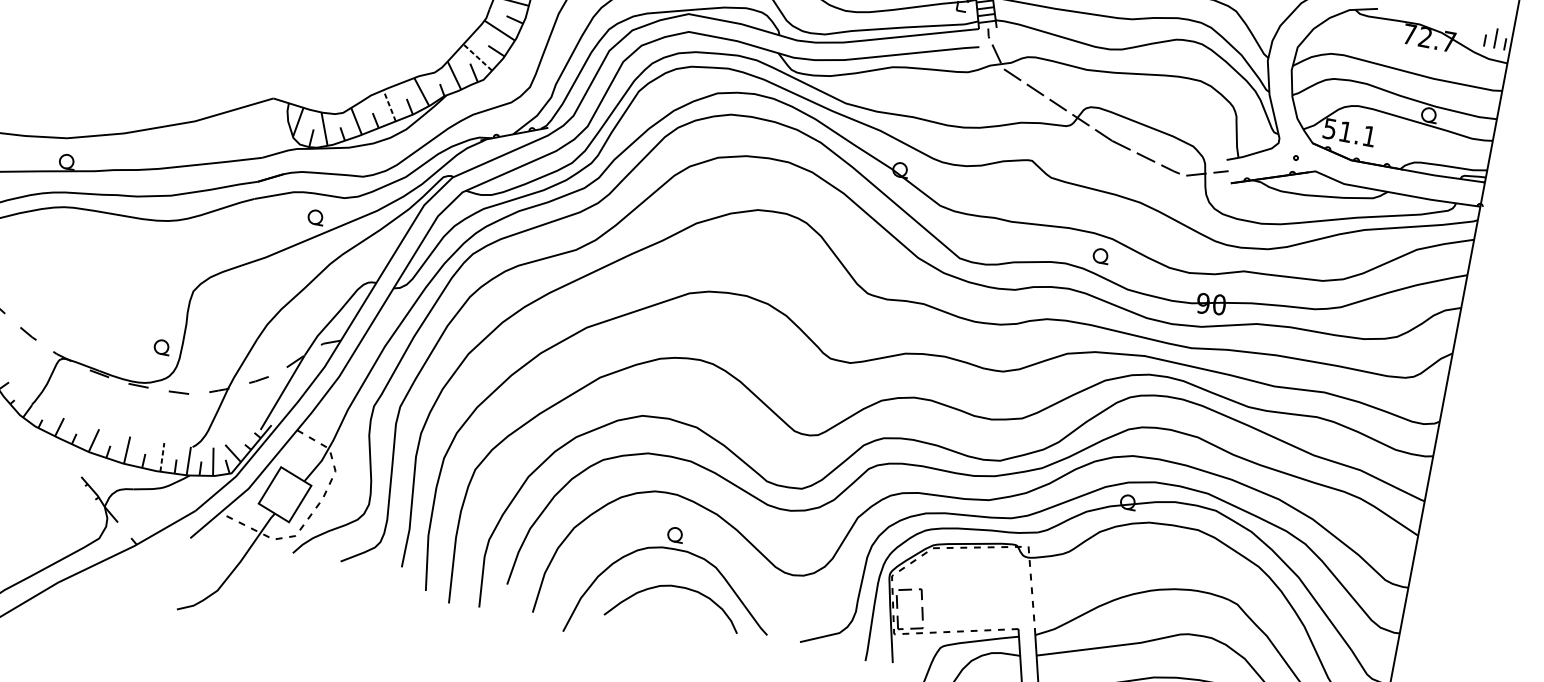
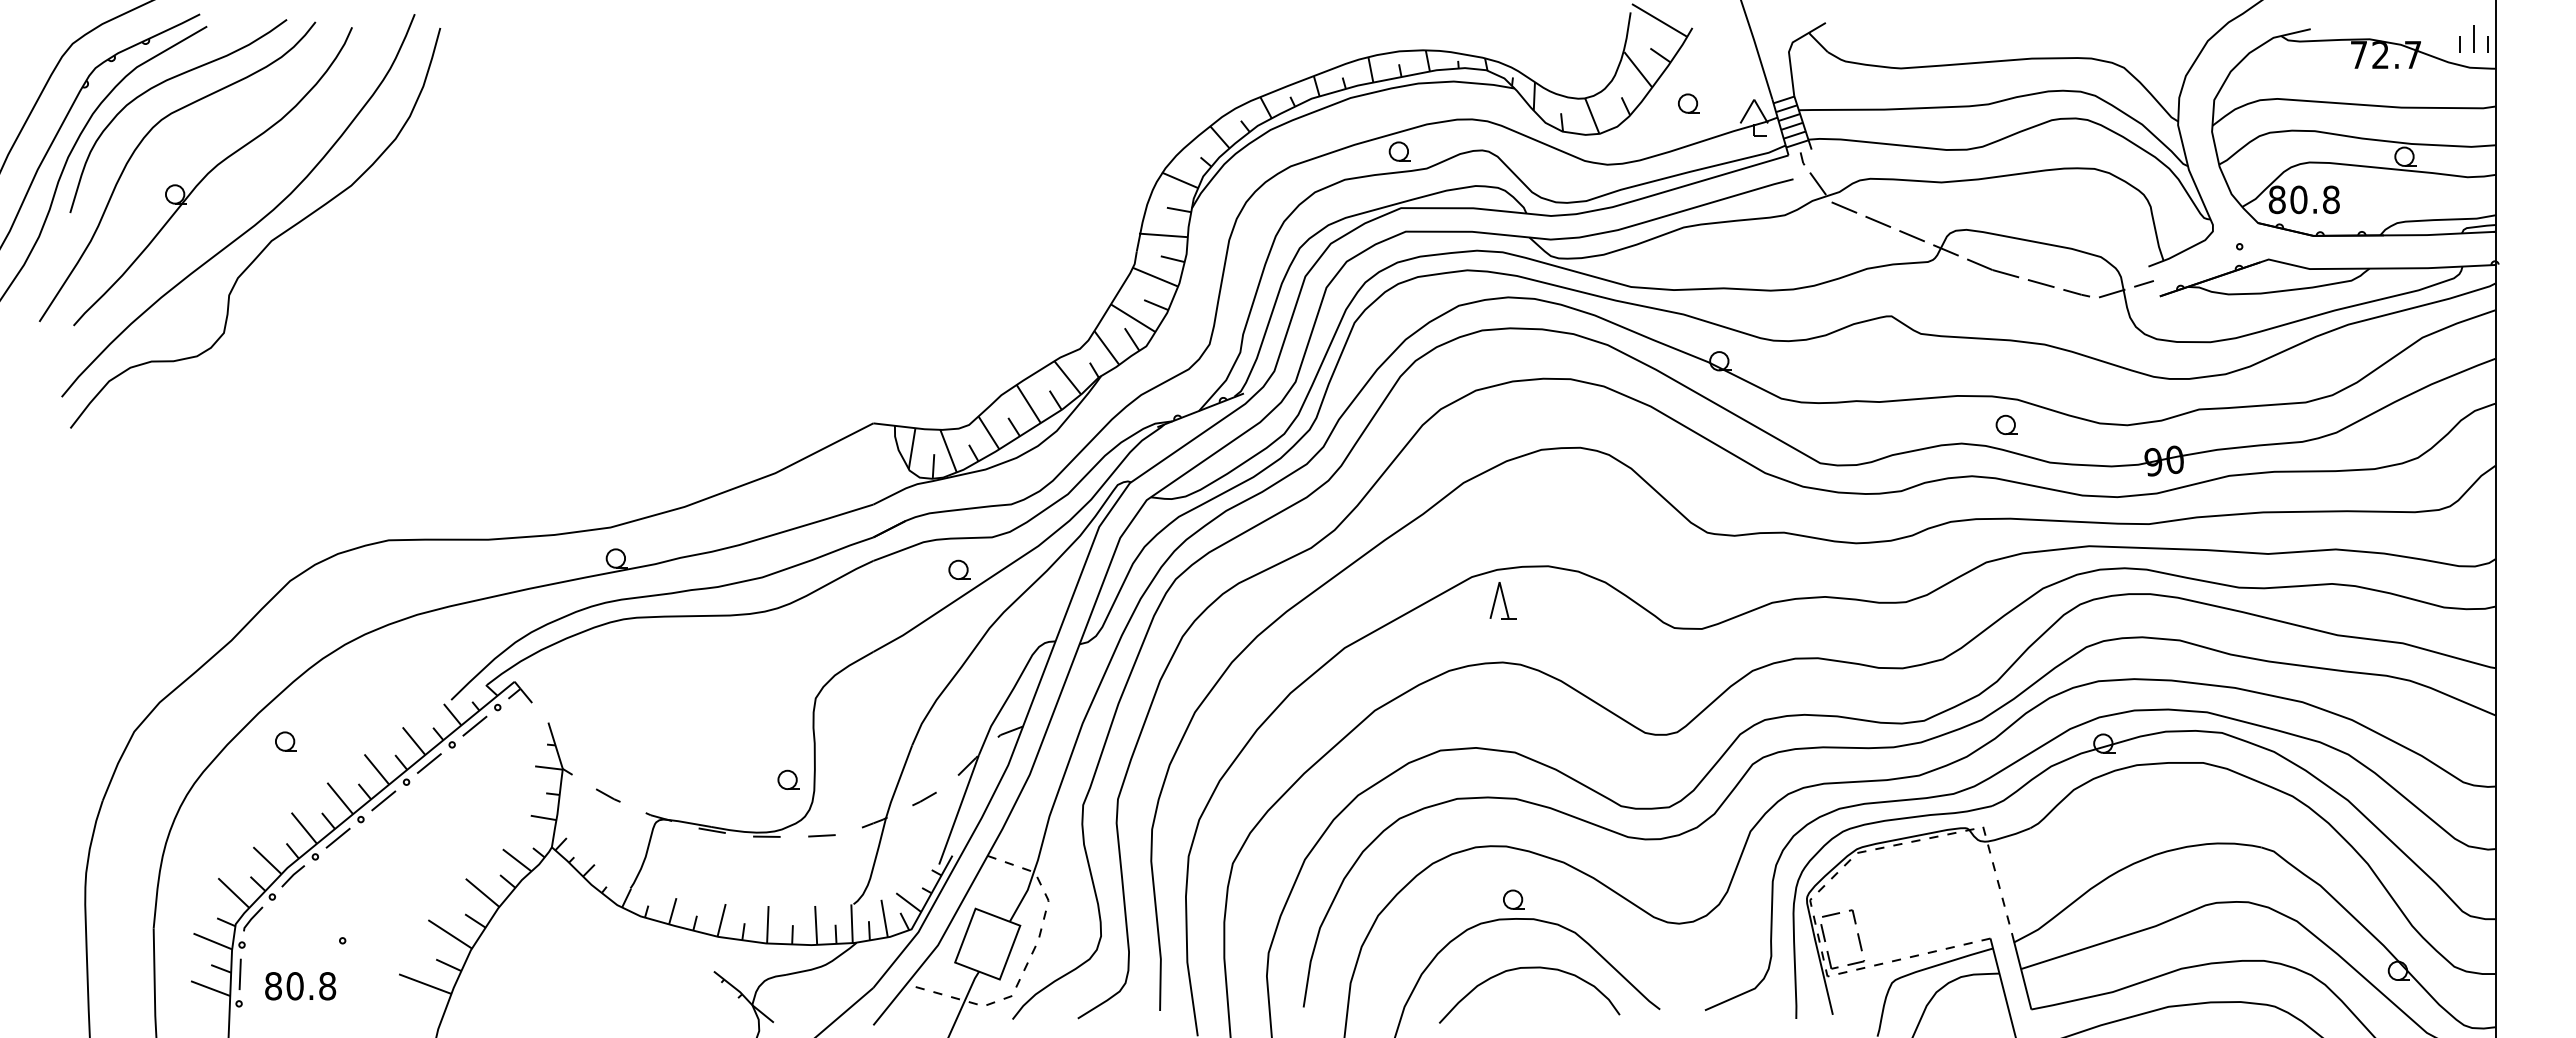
line: (477, 56) -> (1132, 317), dashed -> solid
line: (389, 106) -> (1028, 404), dashed -> solid
text: (1349, 132) -> (2303, 199), 51.1 -> 80.8
part: (708, 314) -> (1502, 600), added
line: (162, 456) -> (816, 924), dashed -> solid

